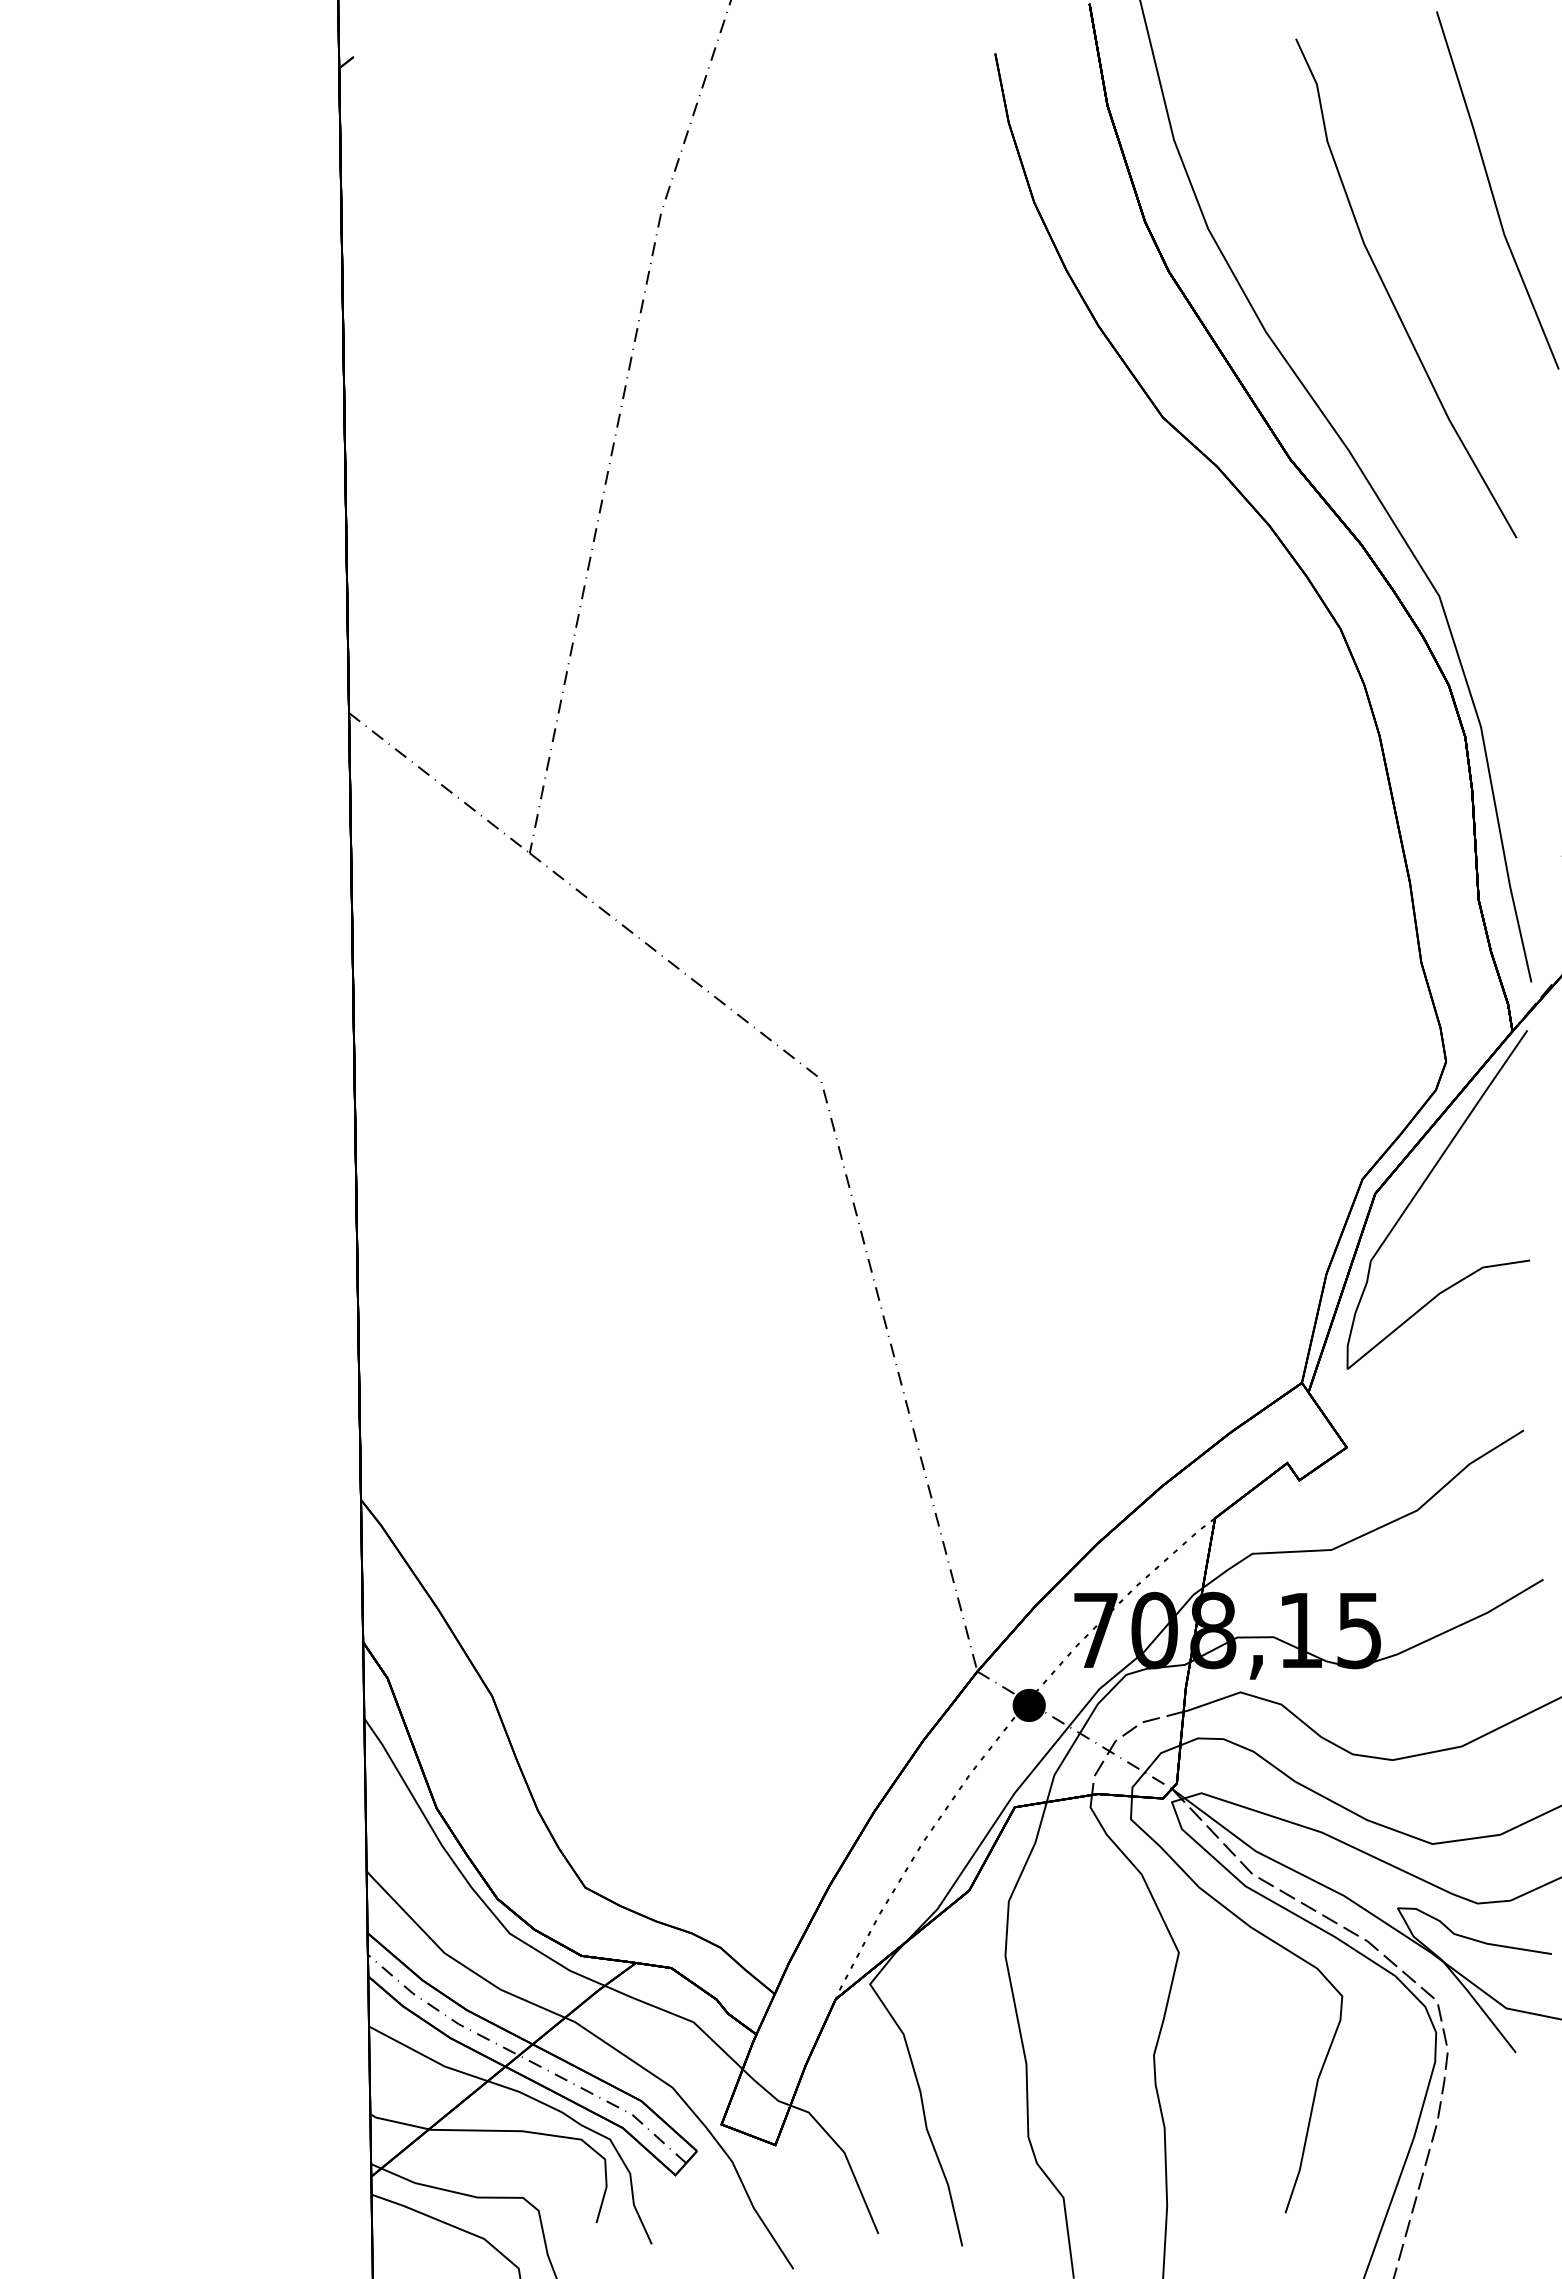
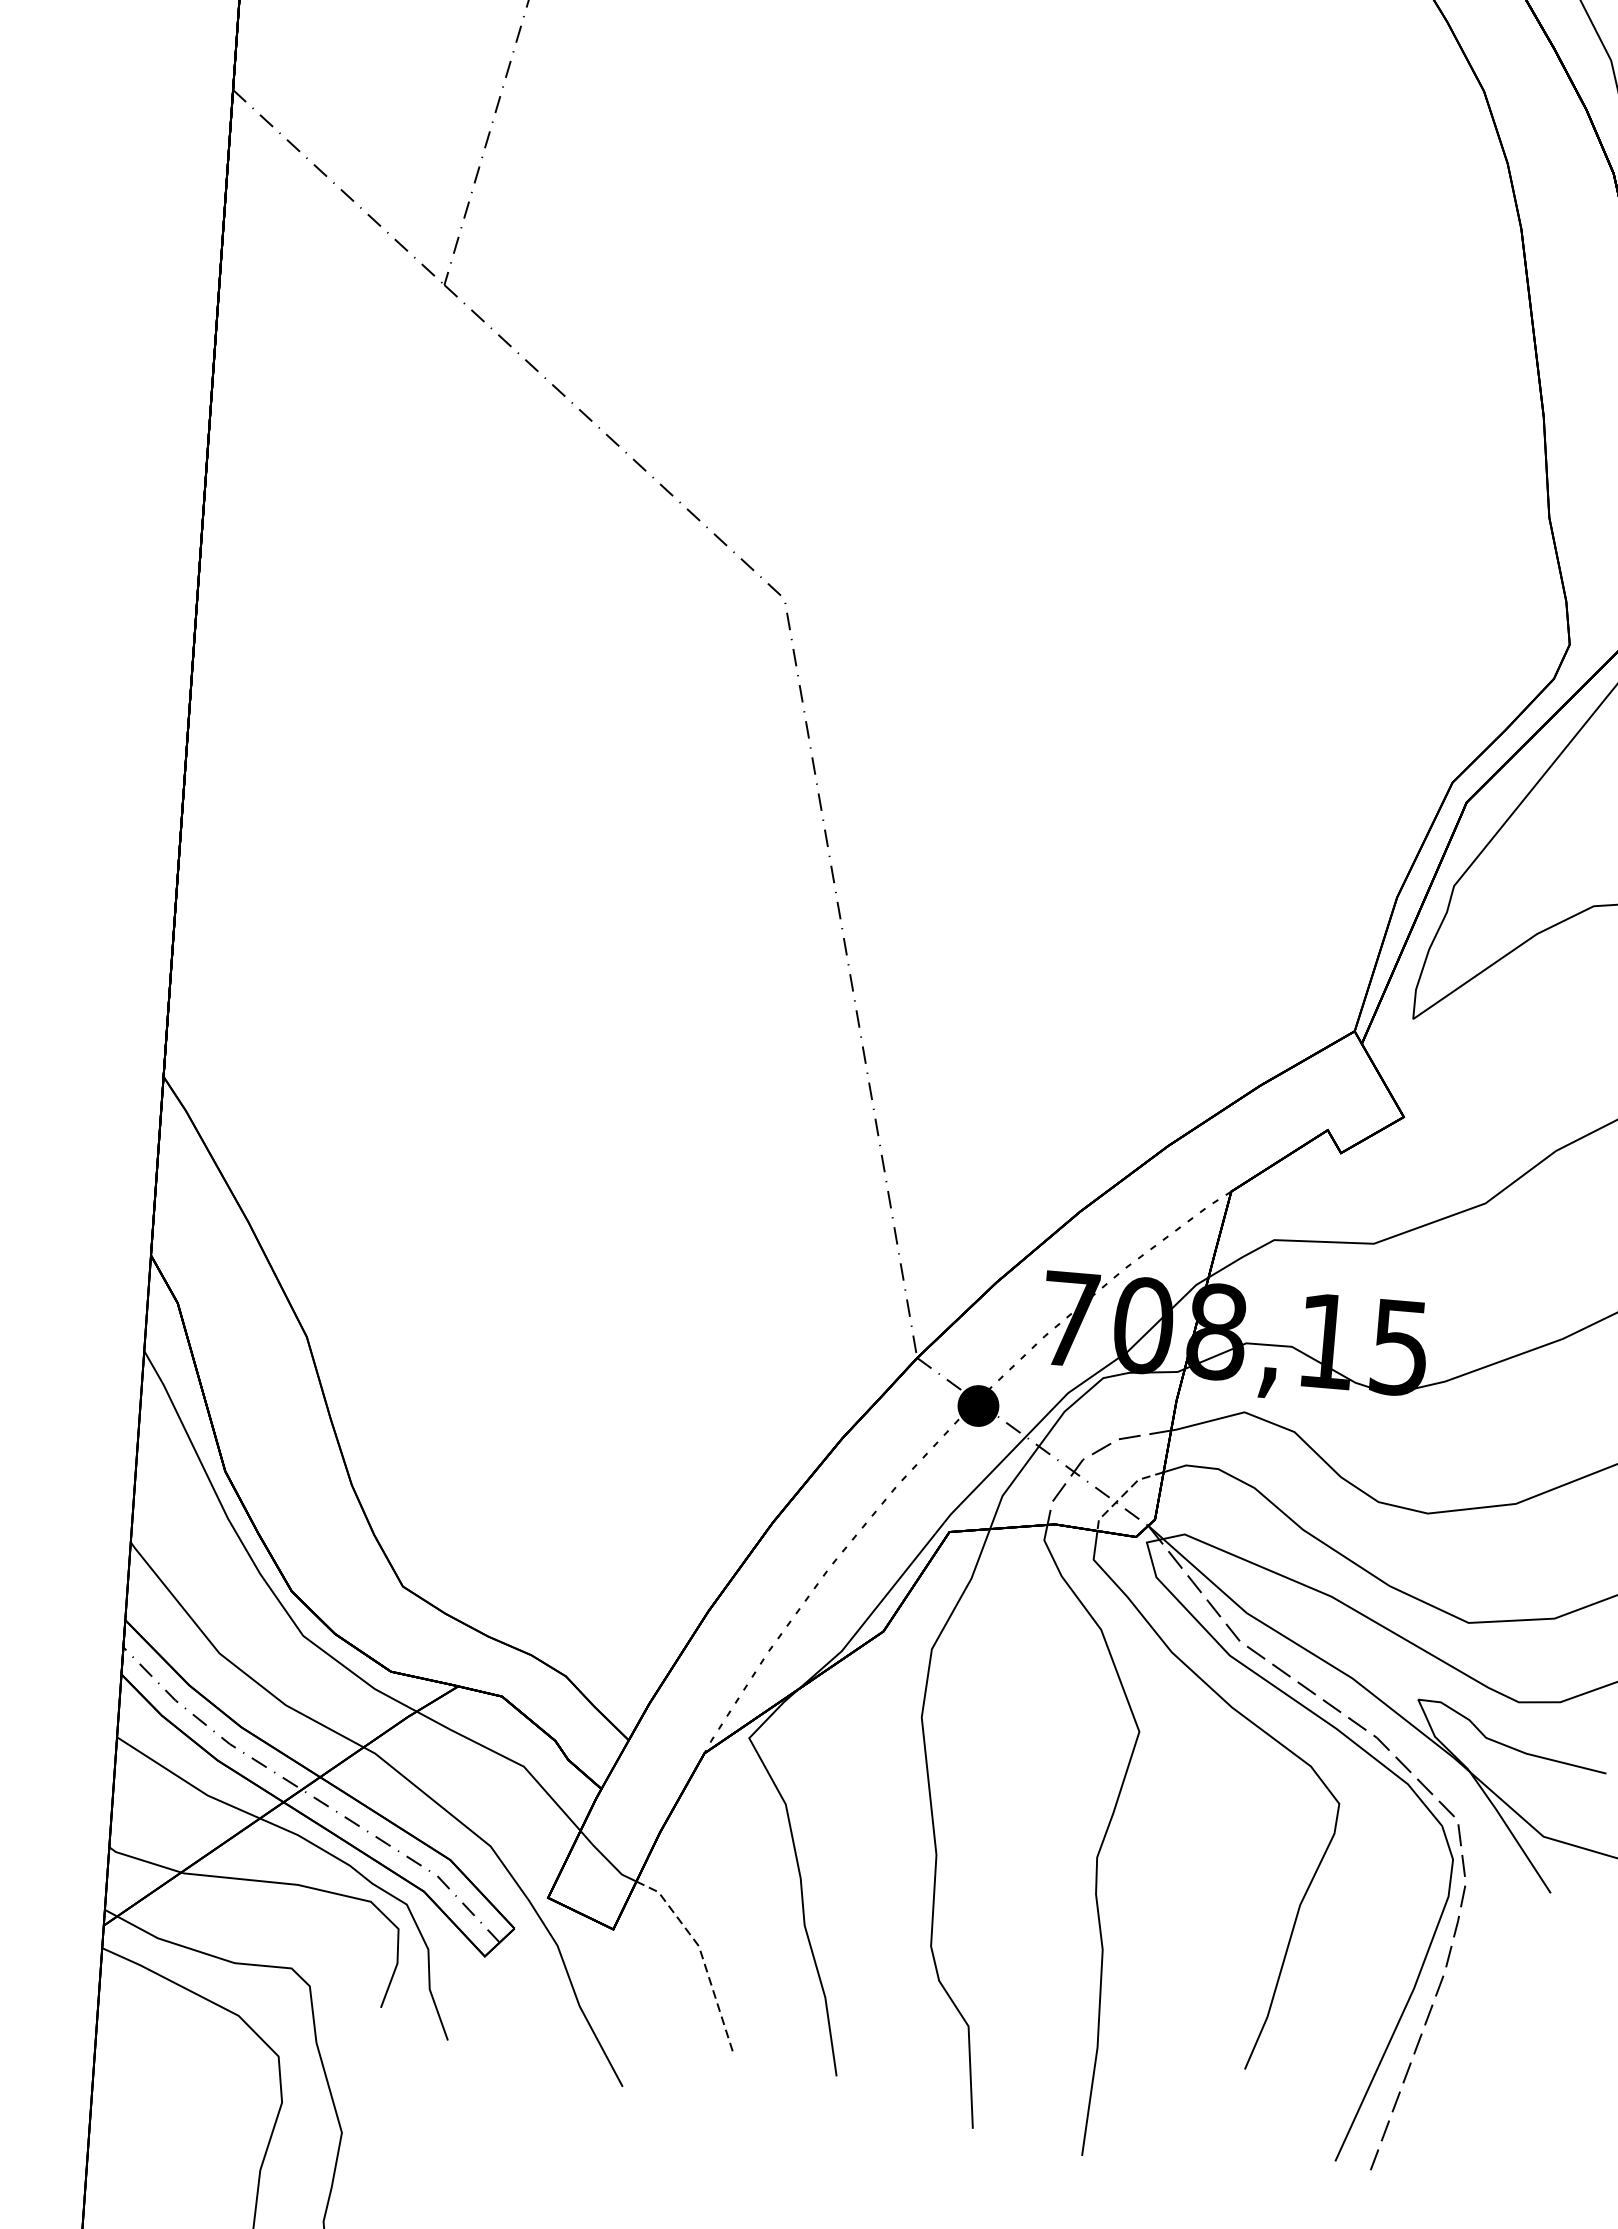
line: (1150, 1766) -> (1123, 1495), solid -> dashed
line: (847, 2159) -> (702, 1955), solid -> dashed

